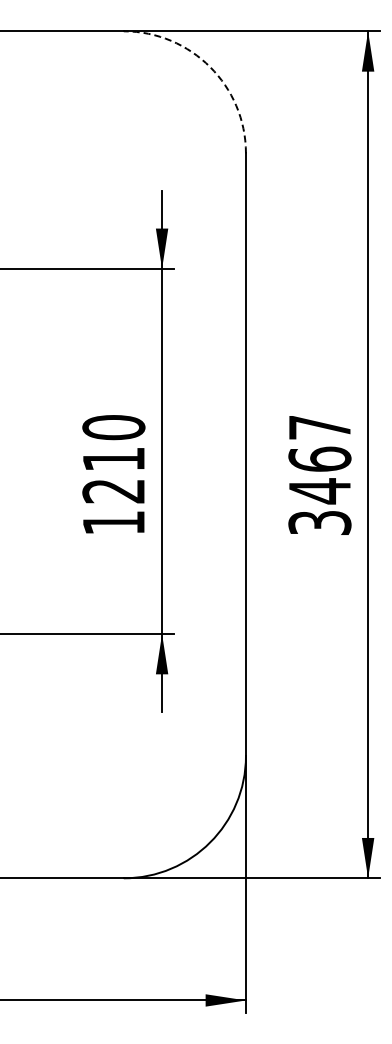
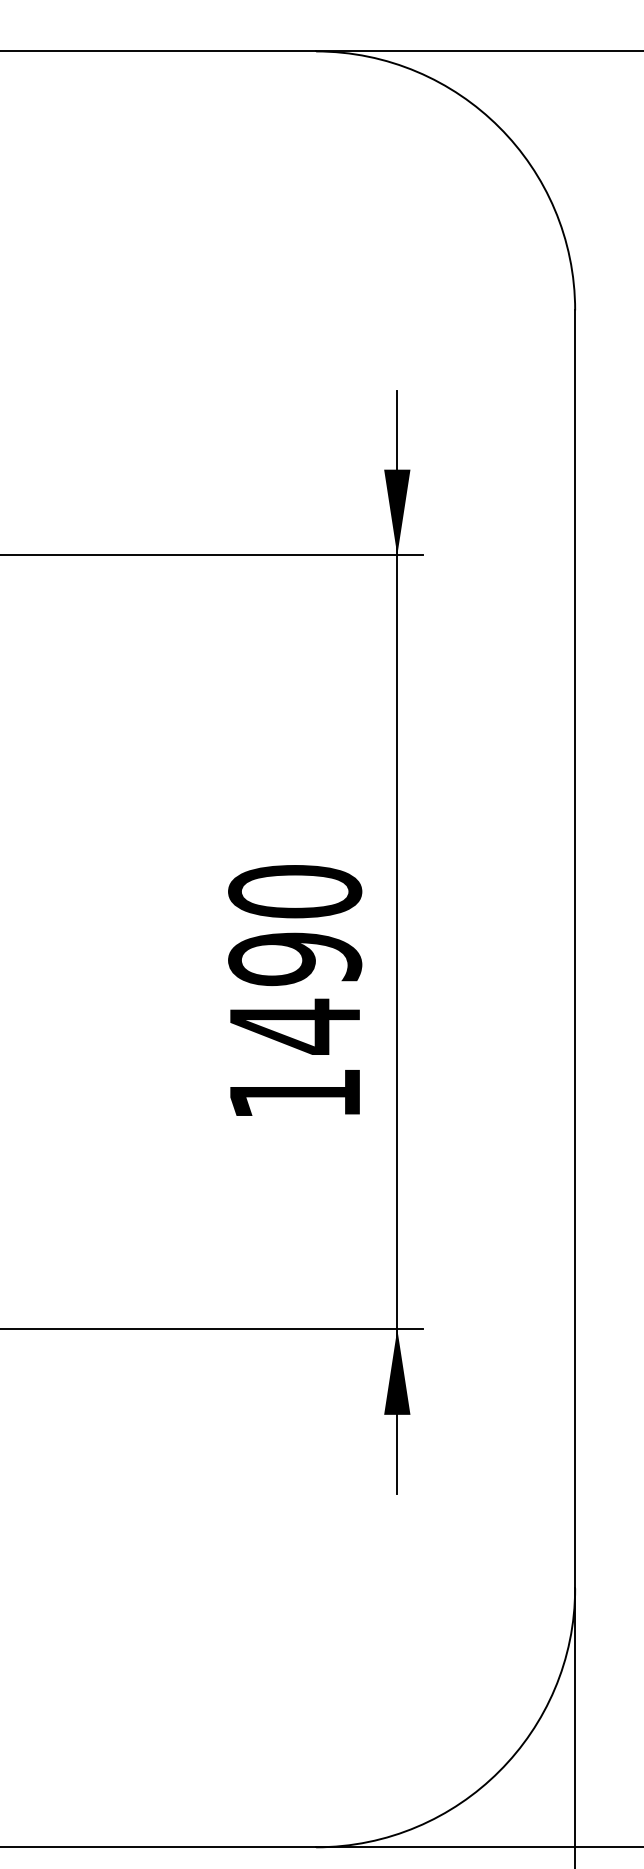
arc: (210, 67) -> (499, 128), dashed -> solid
text: (113, 475) -> (294, 993), 1210 -> 1490

